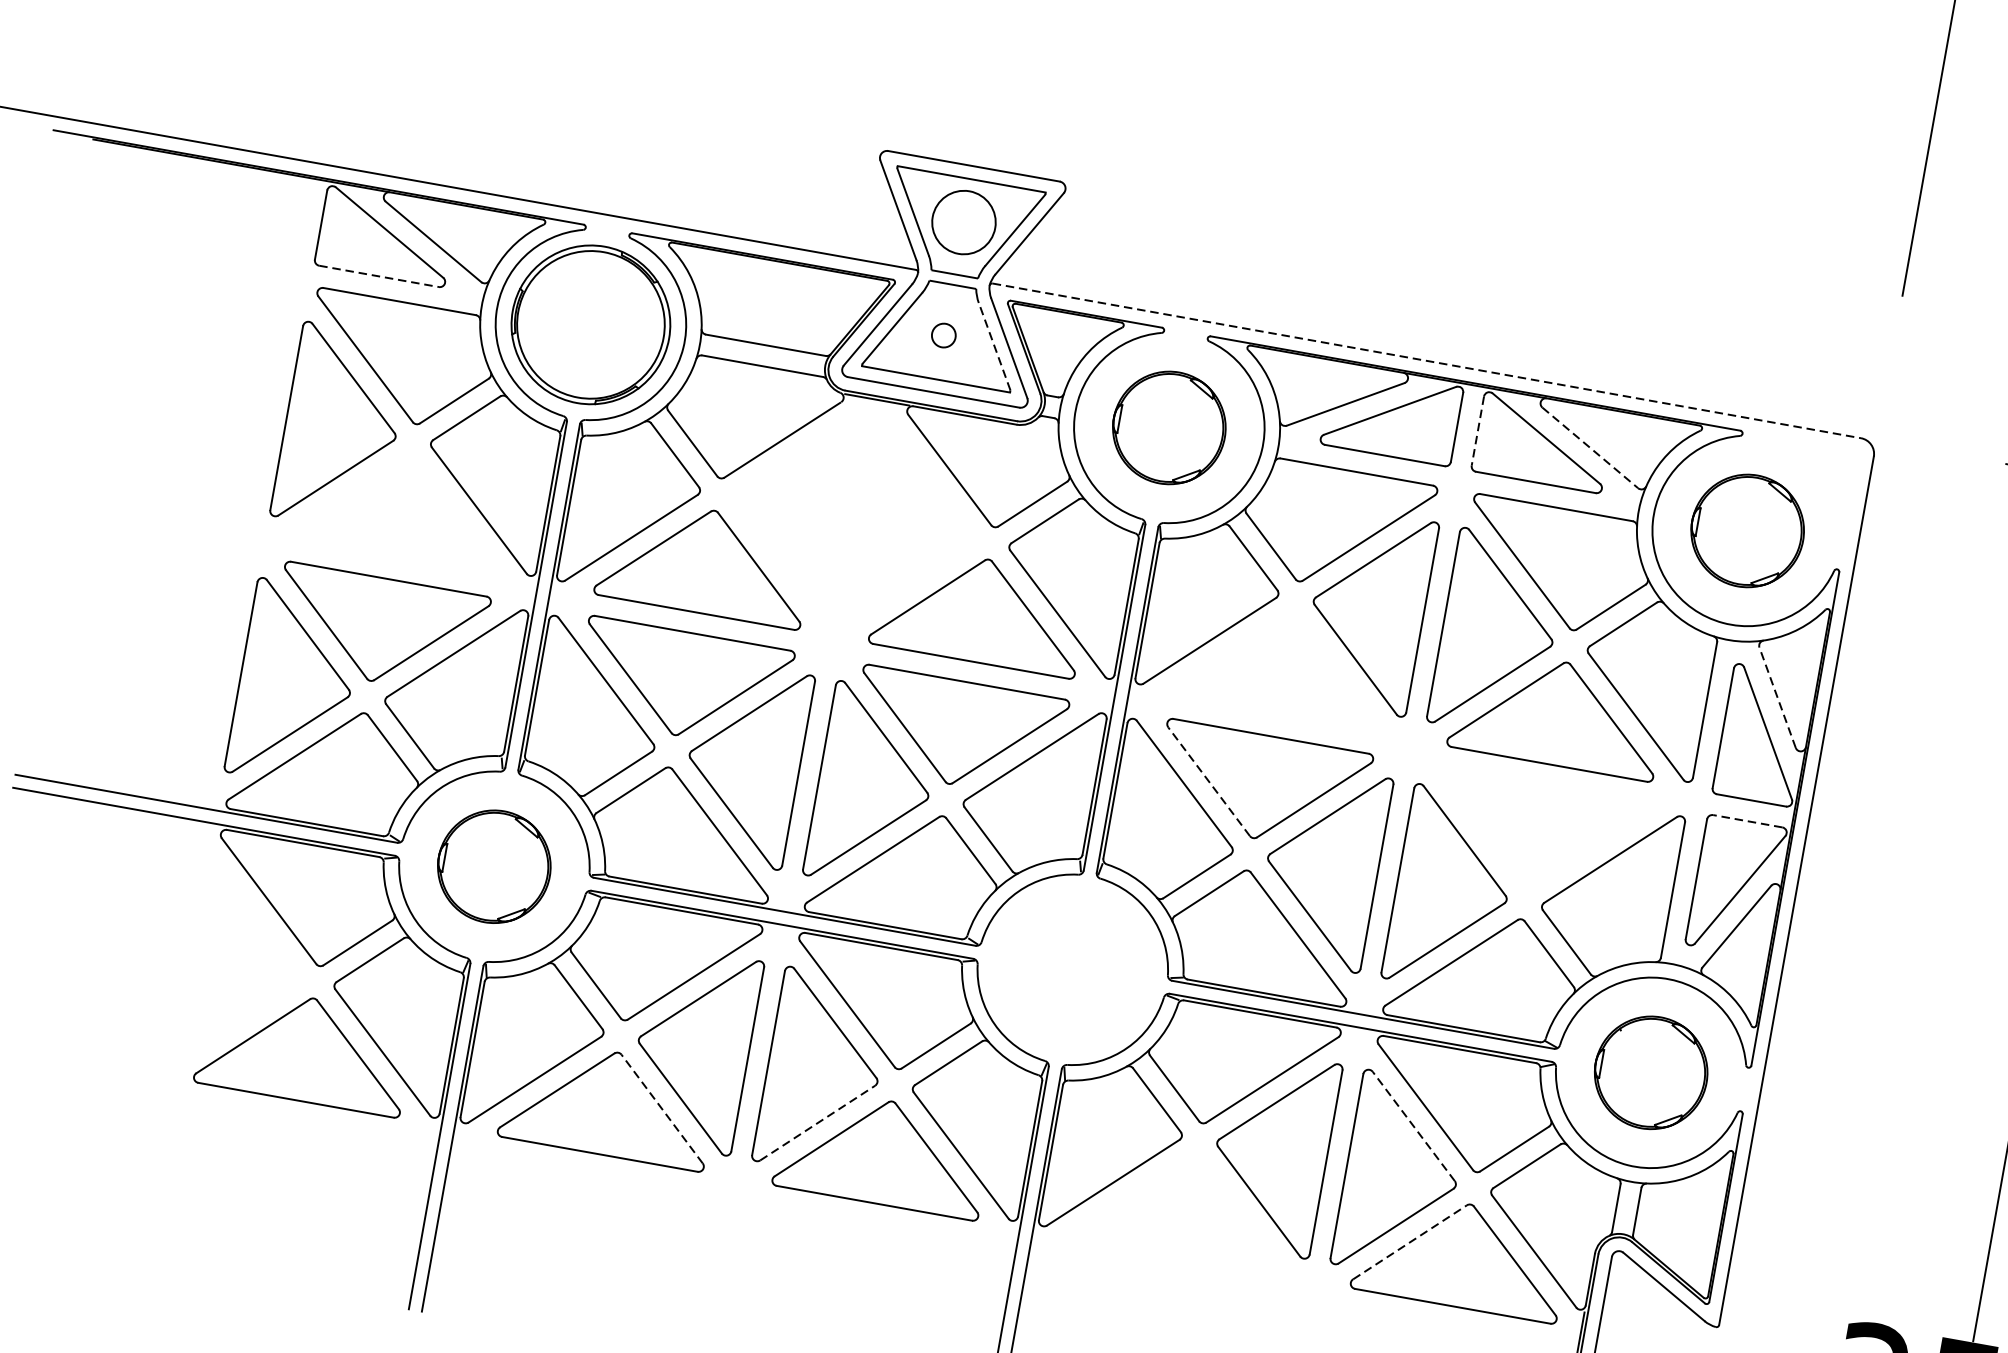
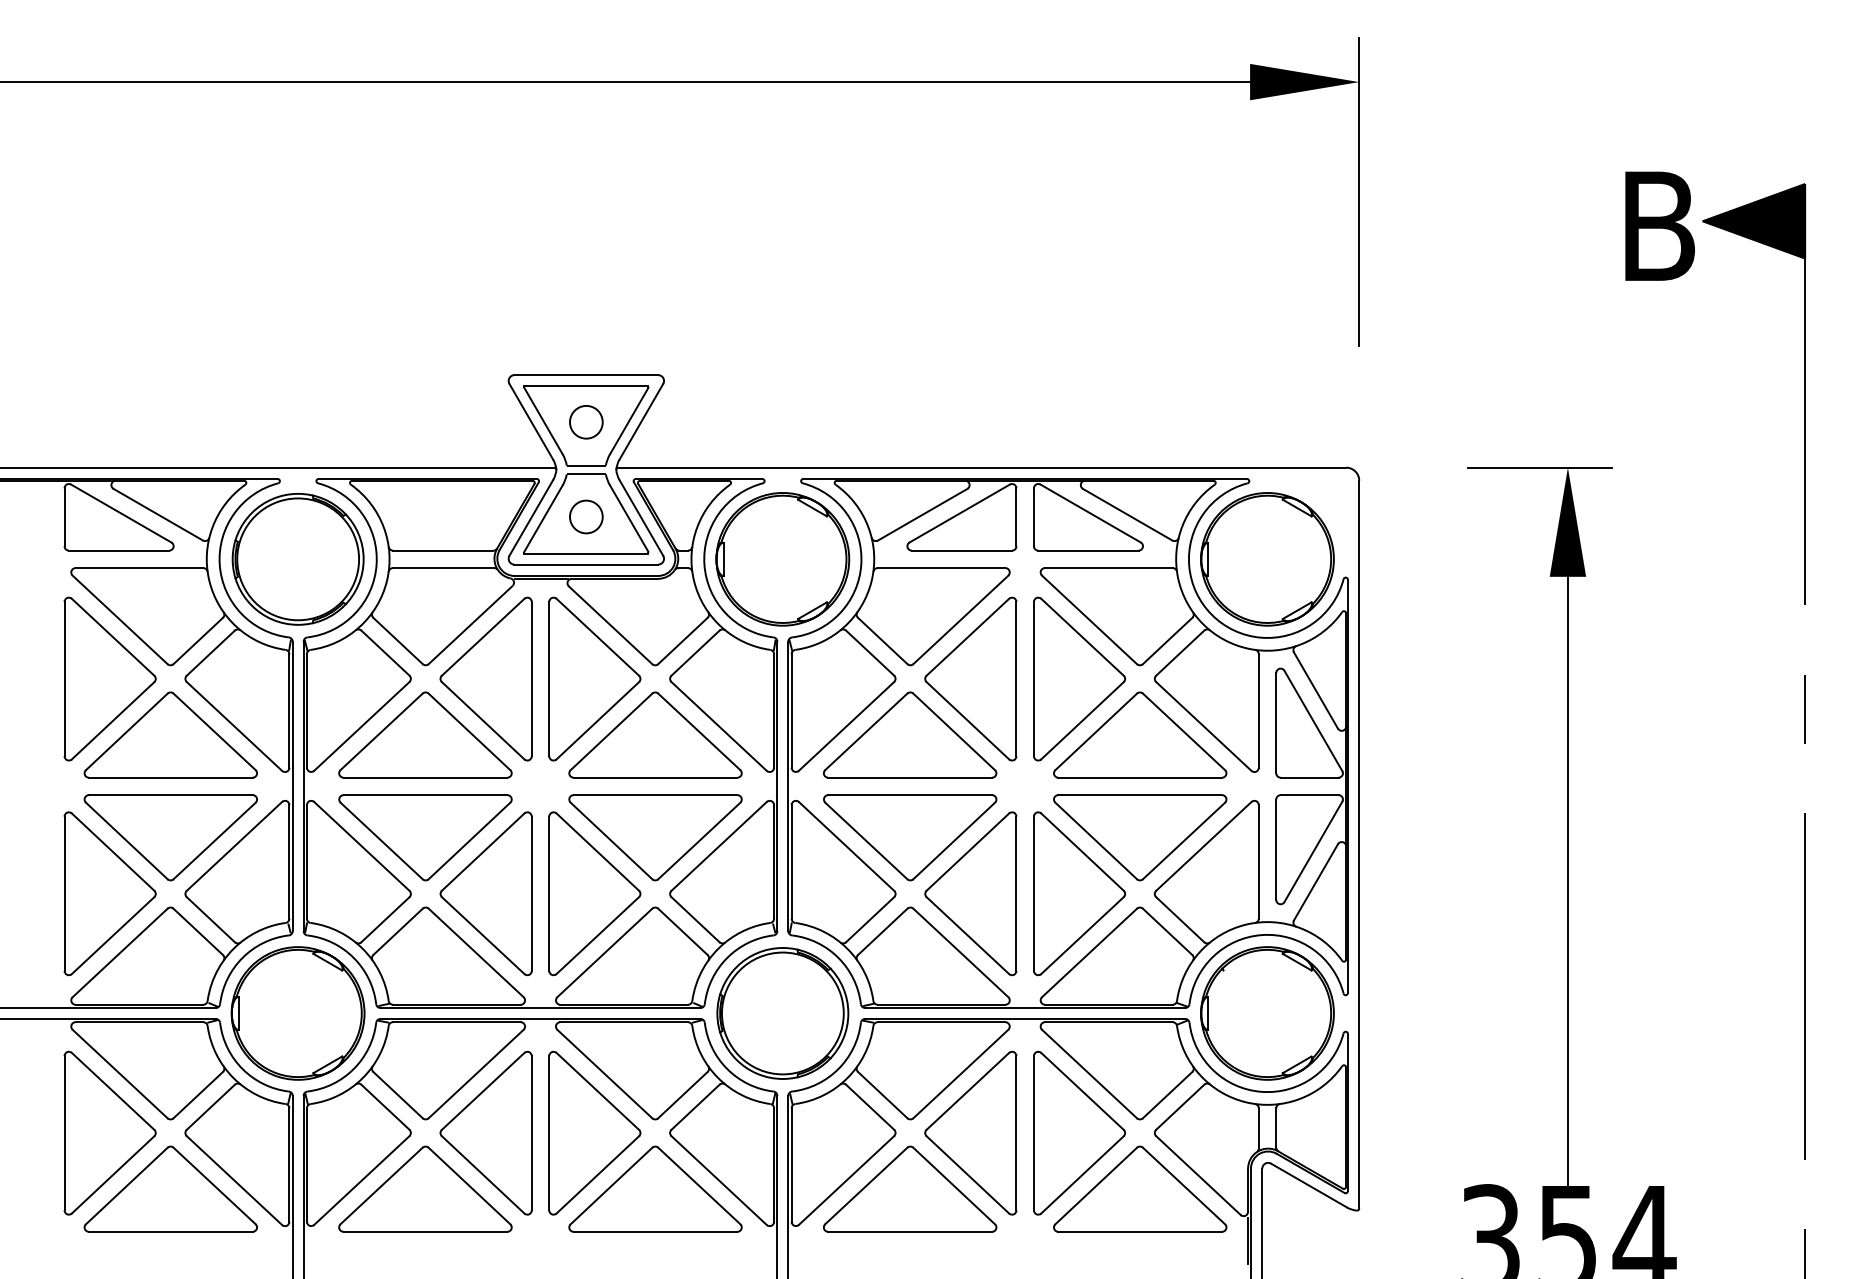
circle: (963, 221) -> (585, 421), size x0.62
line: (379, 276) -> (119, 550), dashed -> solid
circle: (942, 334) -> (585, 516), size x1.67
line: (993, 346) -> (628, 518), dashed -> solid
line: (1427, 360) -> (982, 467), dashed -> solid
part: (1168, 428) -> (782, 559), size x1.43
line: (1477, 431) -> (1033, 517), dashed -> solid
line: (1590, 447) -> (1127, 514), dashed -> solid
part: (401, 506) -> (170, 734), added
part: (789, 506) -> (485, 678), added
part: (919, 530) -> (594, 678), added
part: (1747, 531) -> (1267, 559), size x1.43
part: (1284, 664) -> (910, 734), added
line: (1777, 697) -> (1315, 690), dashed -> solid
line: (1208, 780) -> (865, 840), dashed -> solid
line: (1747, 821) -> (1309, 795), dashed -> solid
part: (1536, 835) -> (1140, 837), added
part: (493, 866) -> (297, 1013), size x1.43
part: (243, 968) -> (109, 1132), added
part: (1072, 969) -> (782, 1013), added
part: (1651, 1072) -> (1267, 1013), size x1.43
line: (662, 1109) -> (469, 1186), dashed -> solid
line: (817, 1122) -> (597, 1174), dashed -> solid
line: (1413, 1126) -> (1082, 1091), dashed -> solid
part: (1187, 1205) -> (910, 1188), added
line: (1410, 1242) -> (1096, 1186), dashed -> solid

